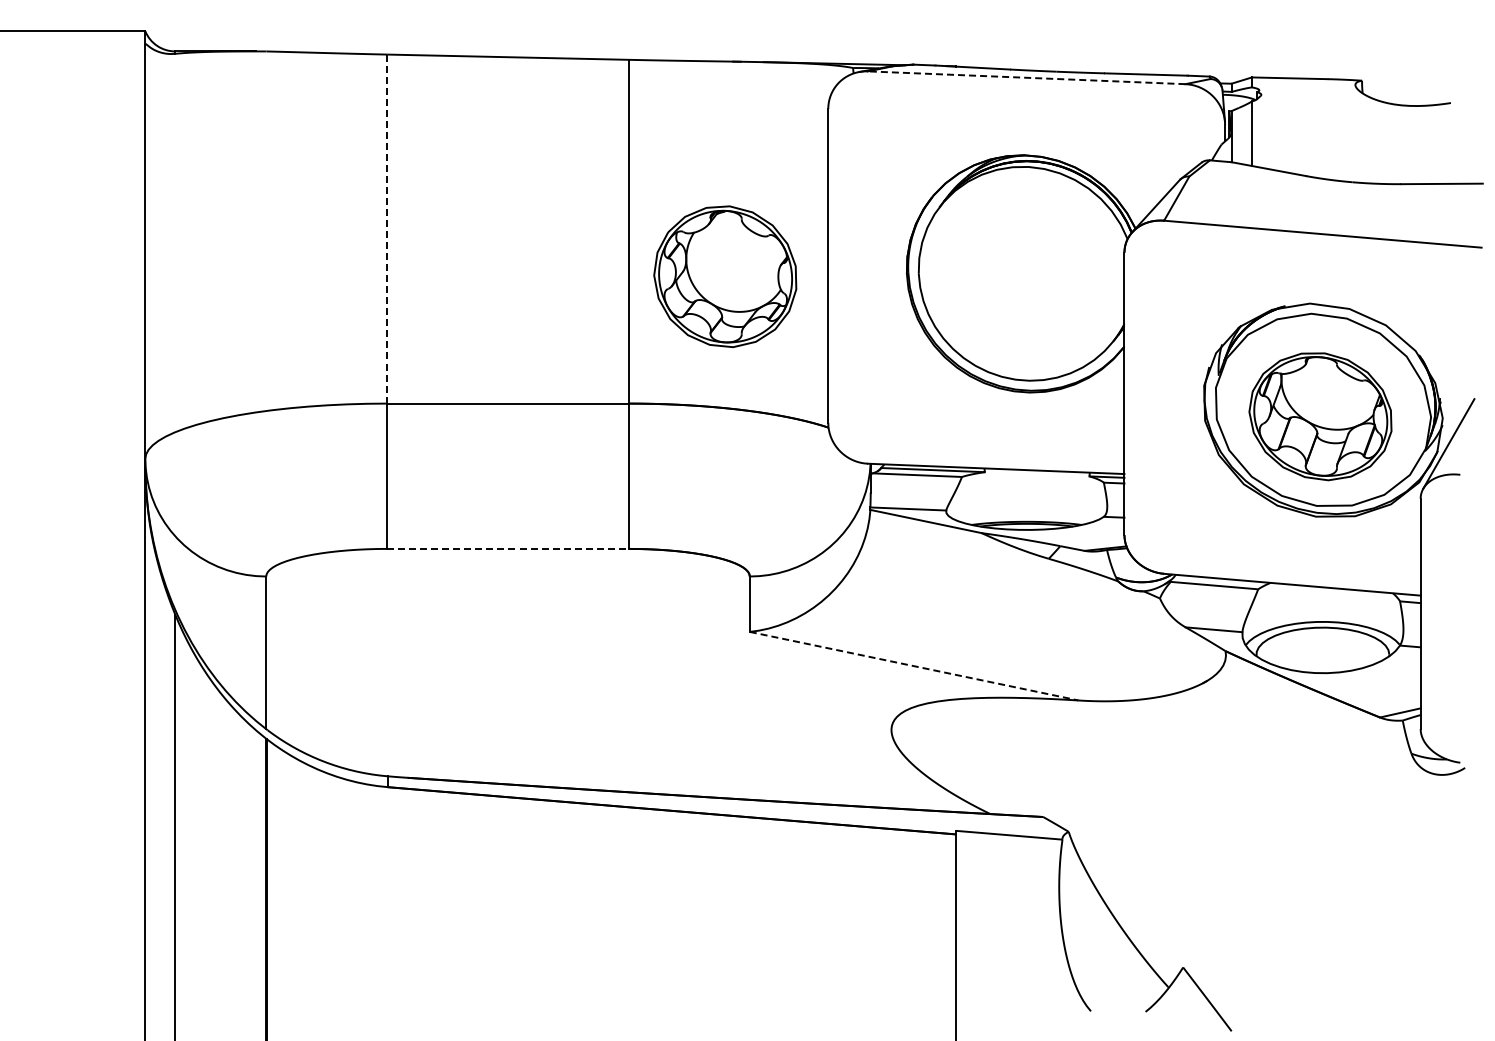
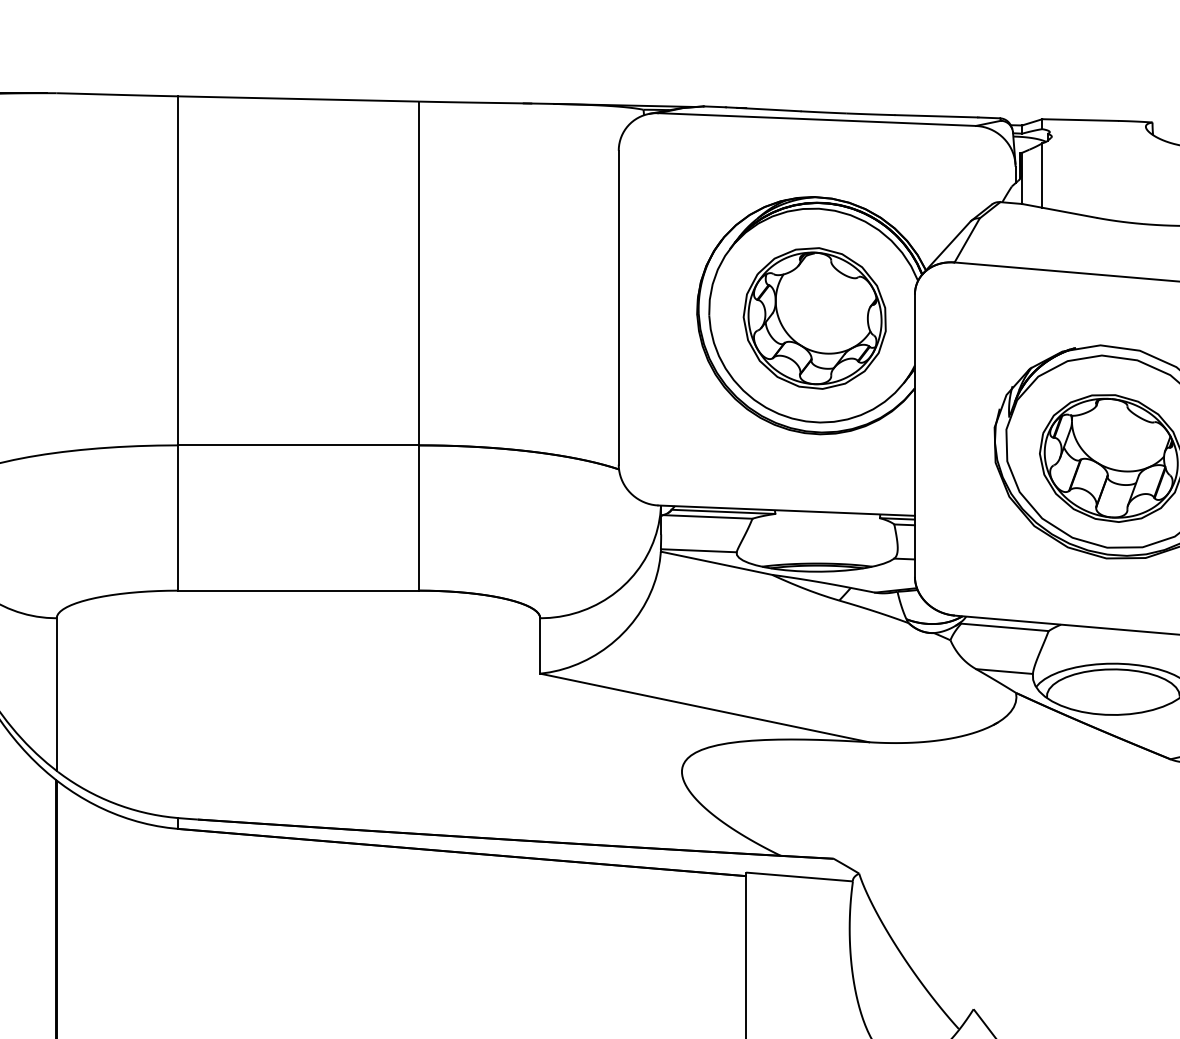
line: (1026, 77) -> (816, 119), dashed -> solid
line: (387, 229) -> (177, 271), dashed -> solid
part: (725, 276) -> (814, 318), moved
line: (508, 548) -> (298, 590), dashed -> solid
line: (914, 666) -> (704, 708), dashed -> solid

